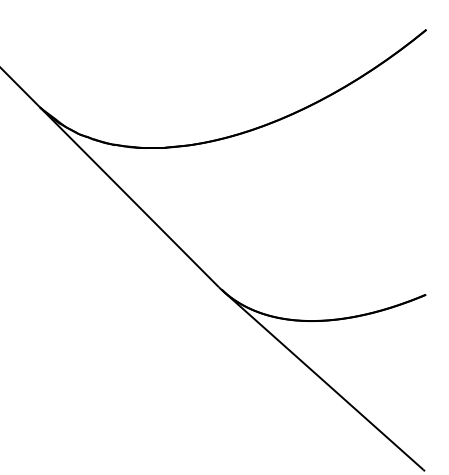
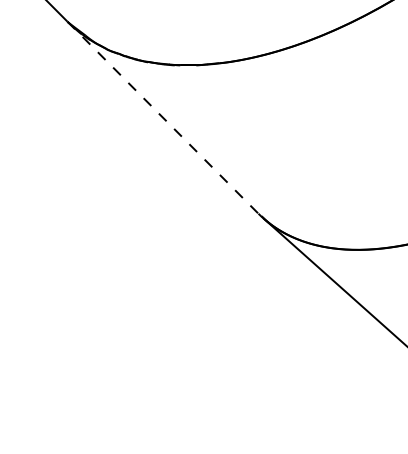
line: (129, 197) -> (163, 118), solid -> dashed

